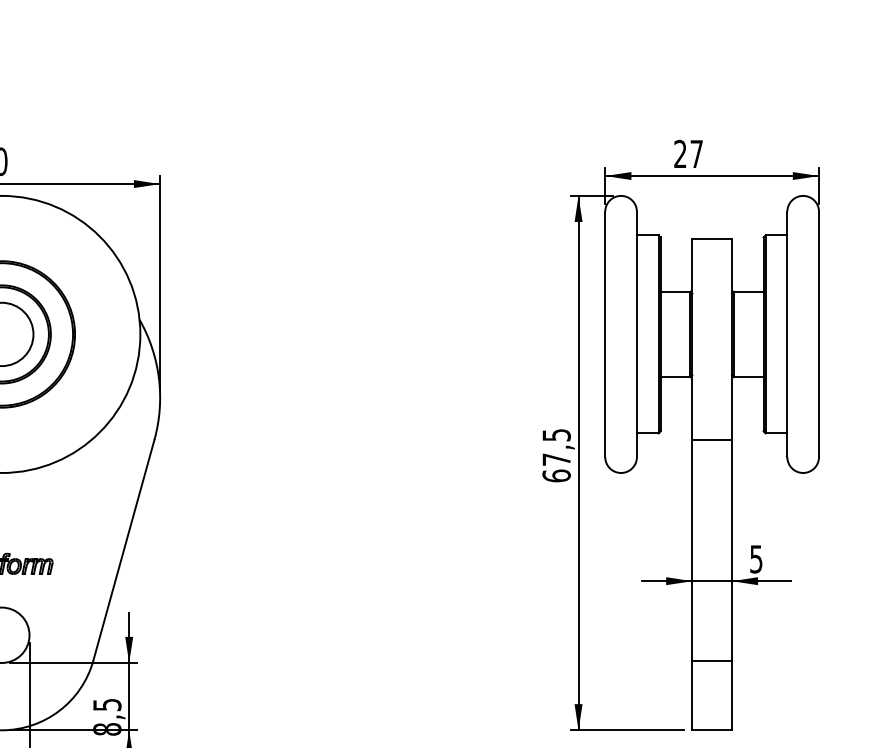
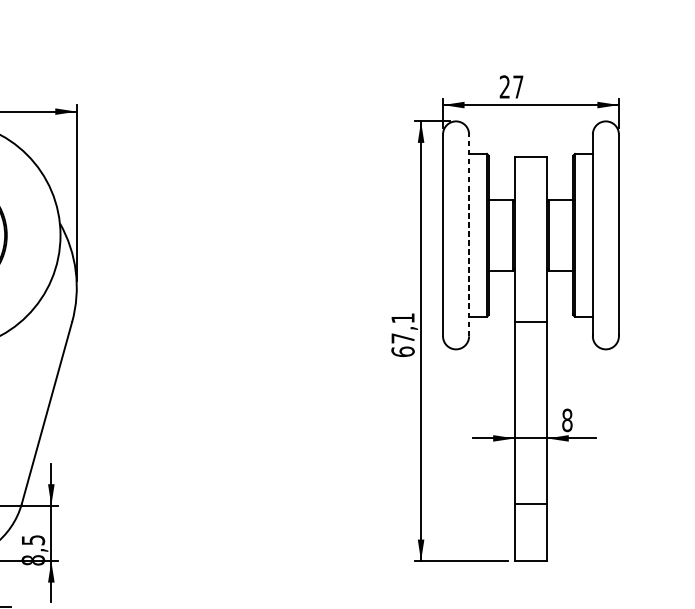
line: (636, 334) -> (468, 235), solid -> dashed
text: (556, 435) -> (402, 318), 67,5 -> 67,1
text: (756, 559) -> (567, 420), 5 -> 8

